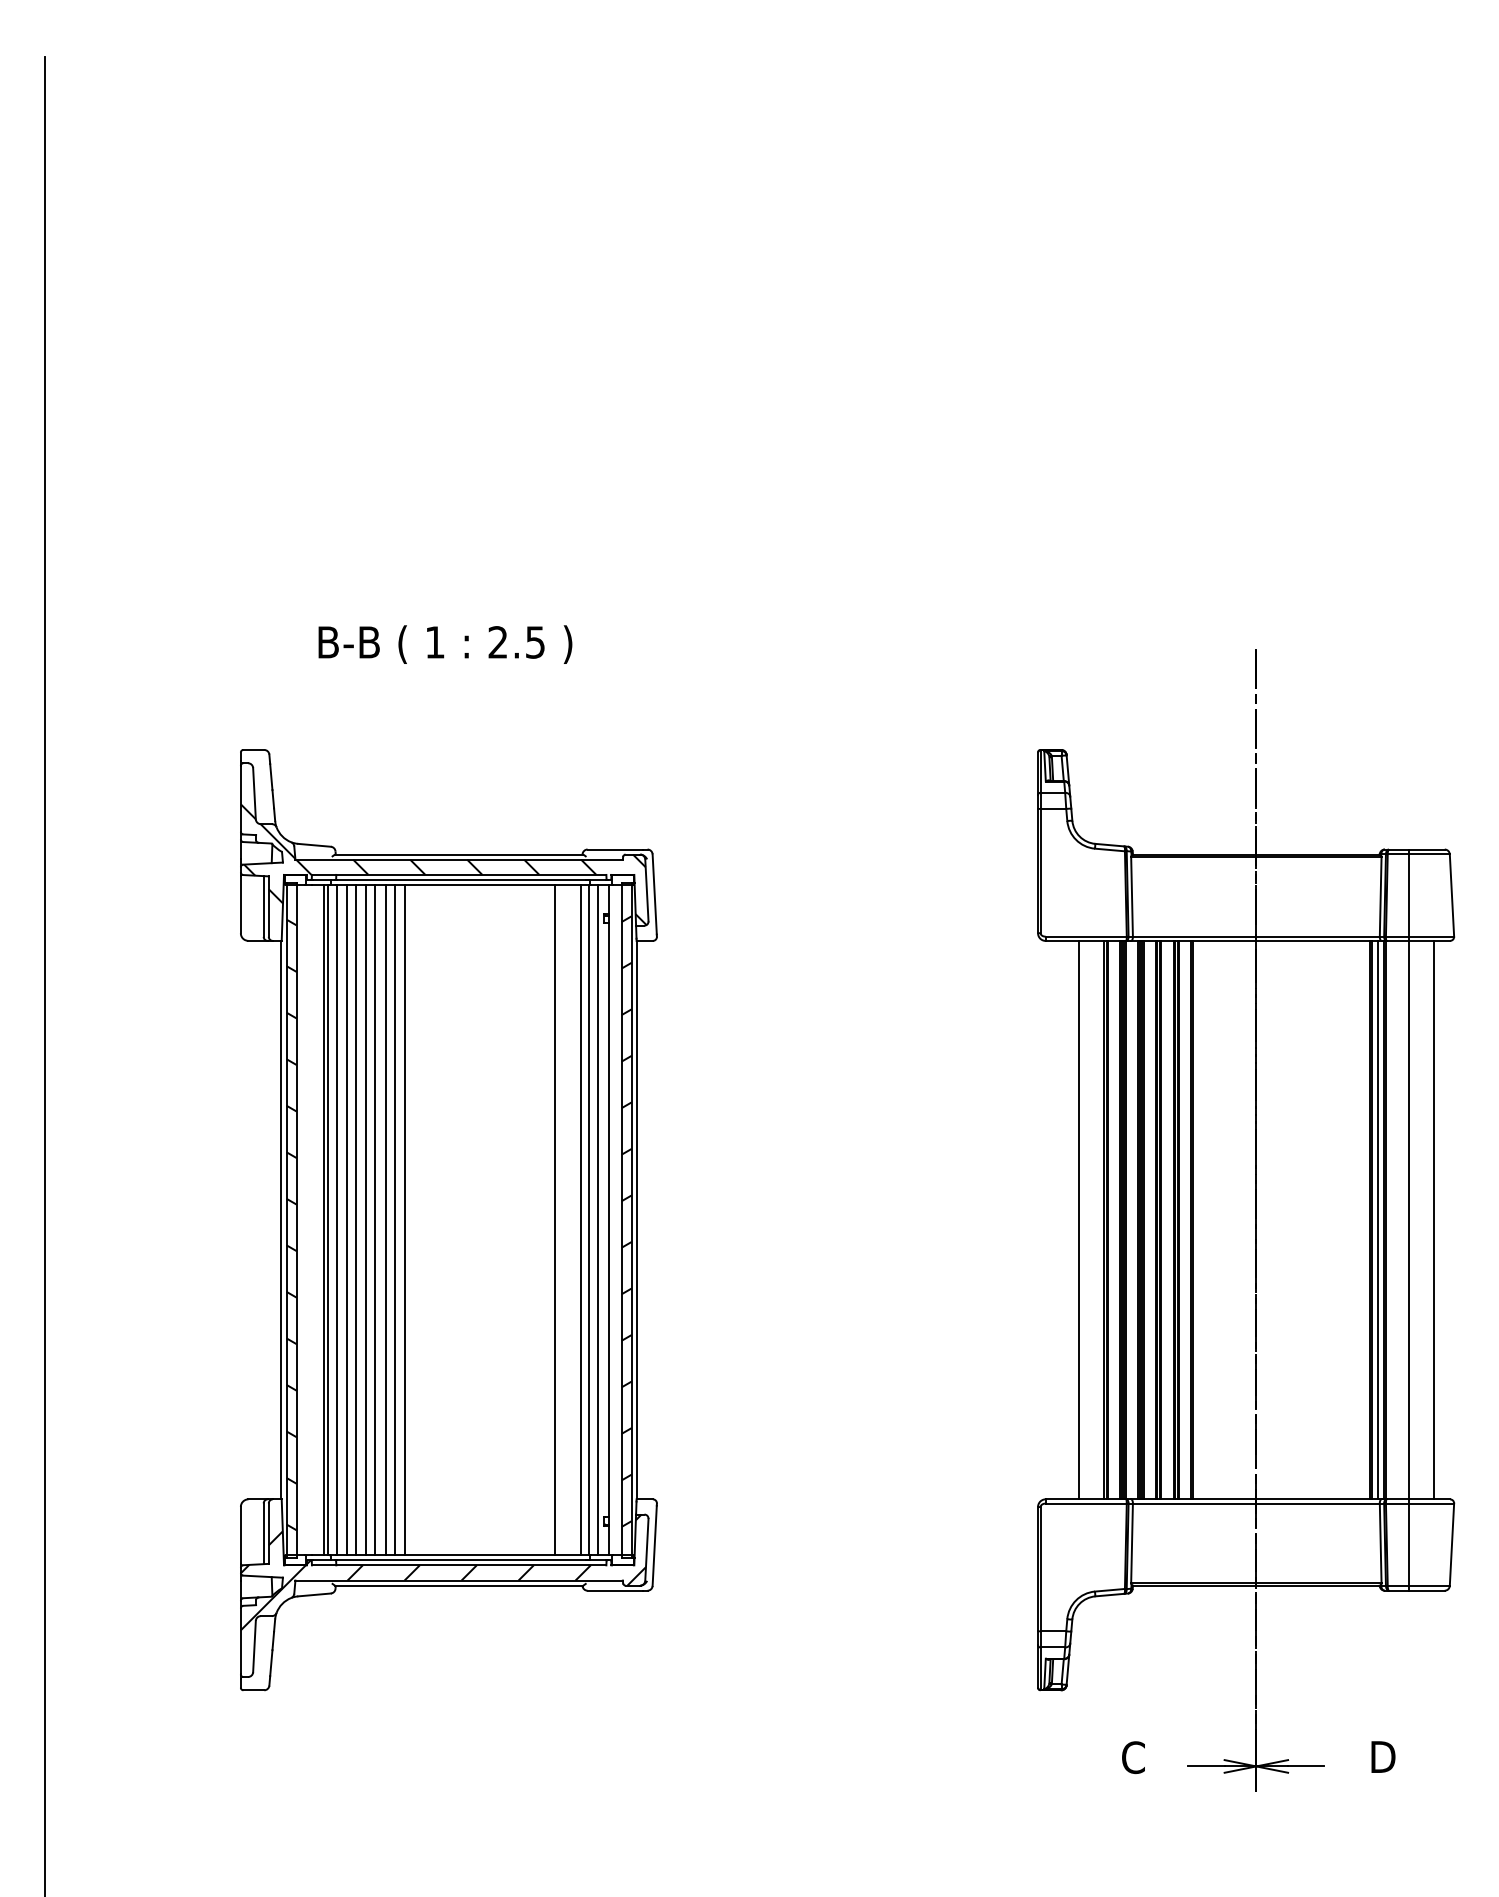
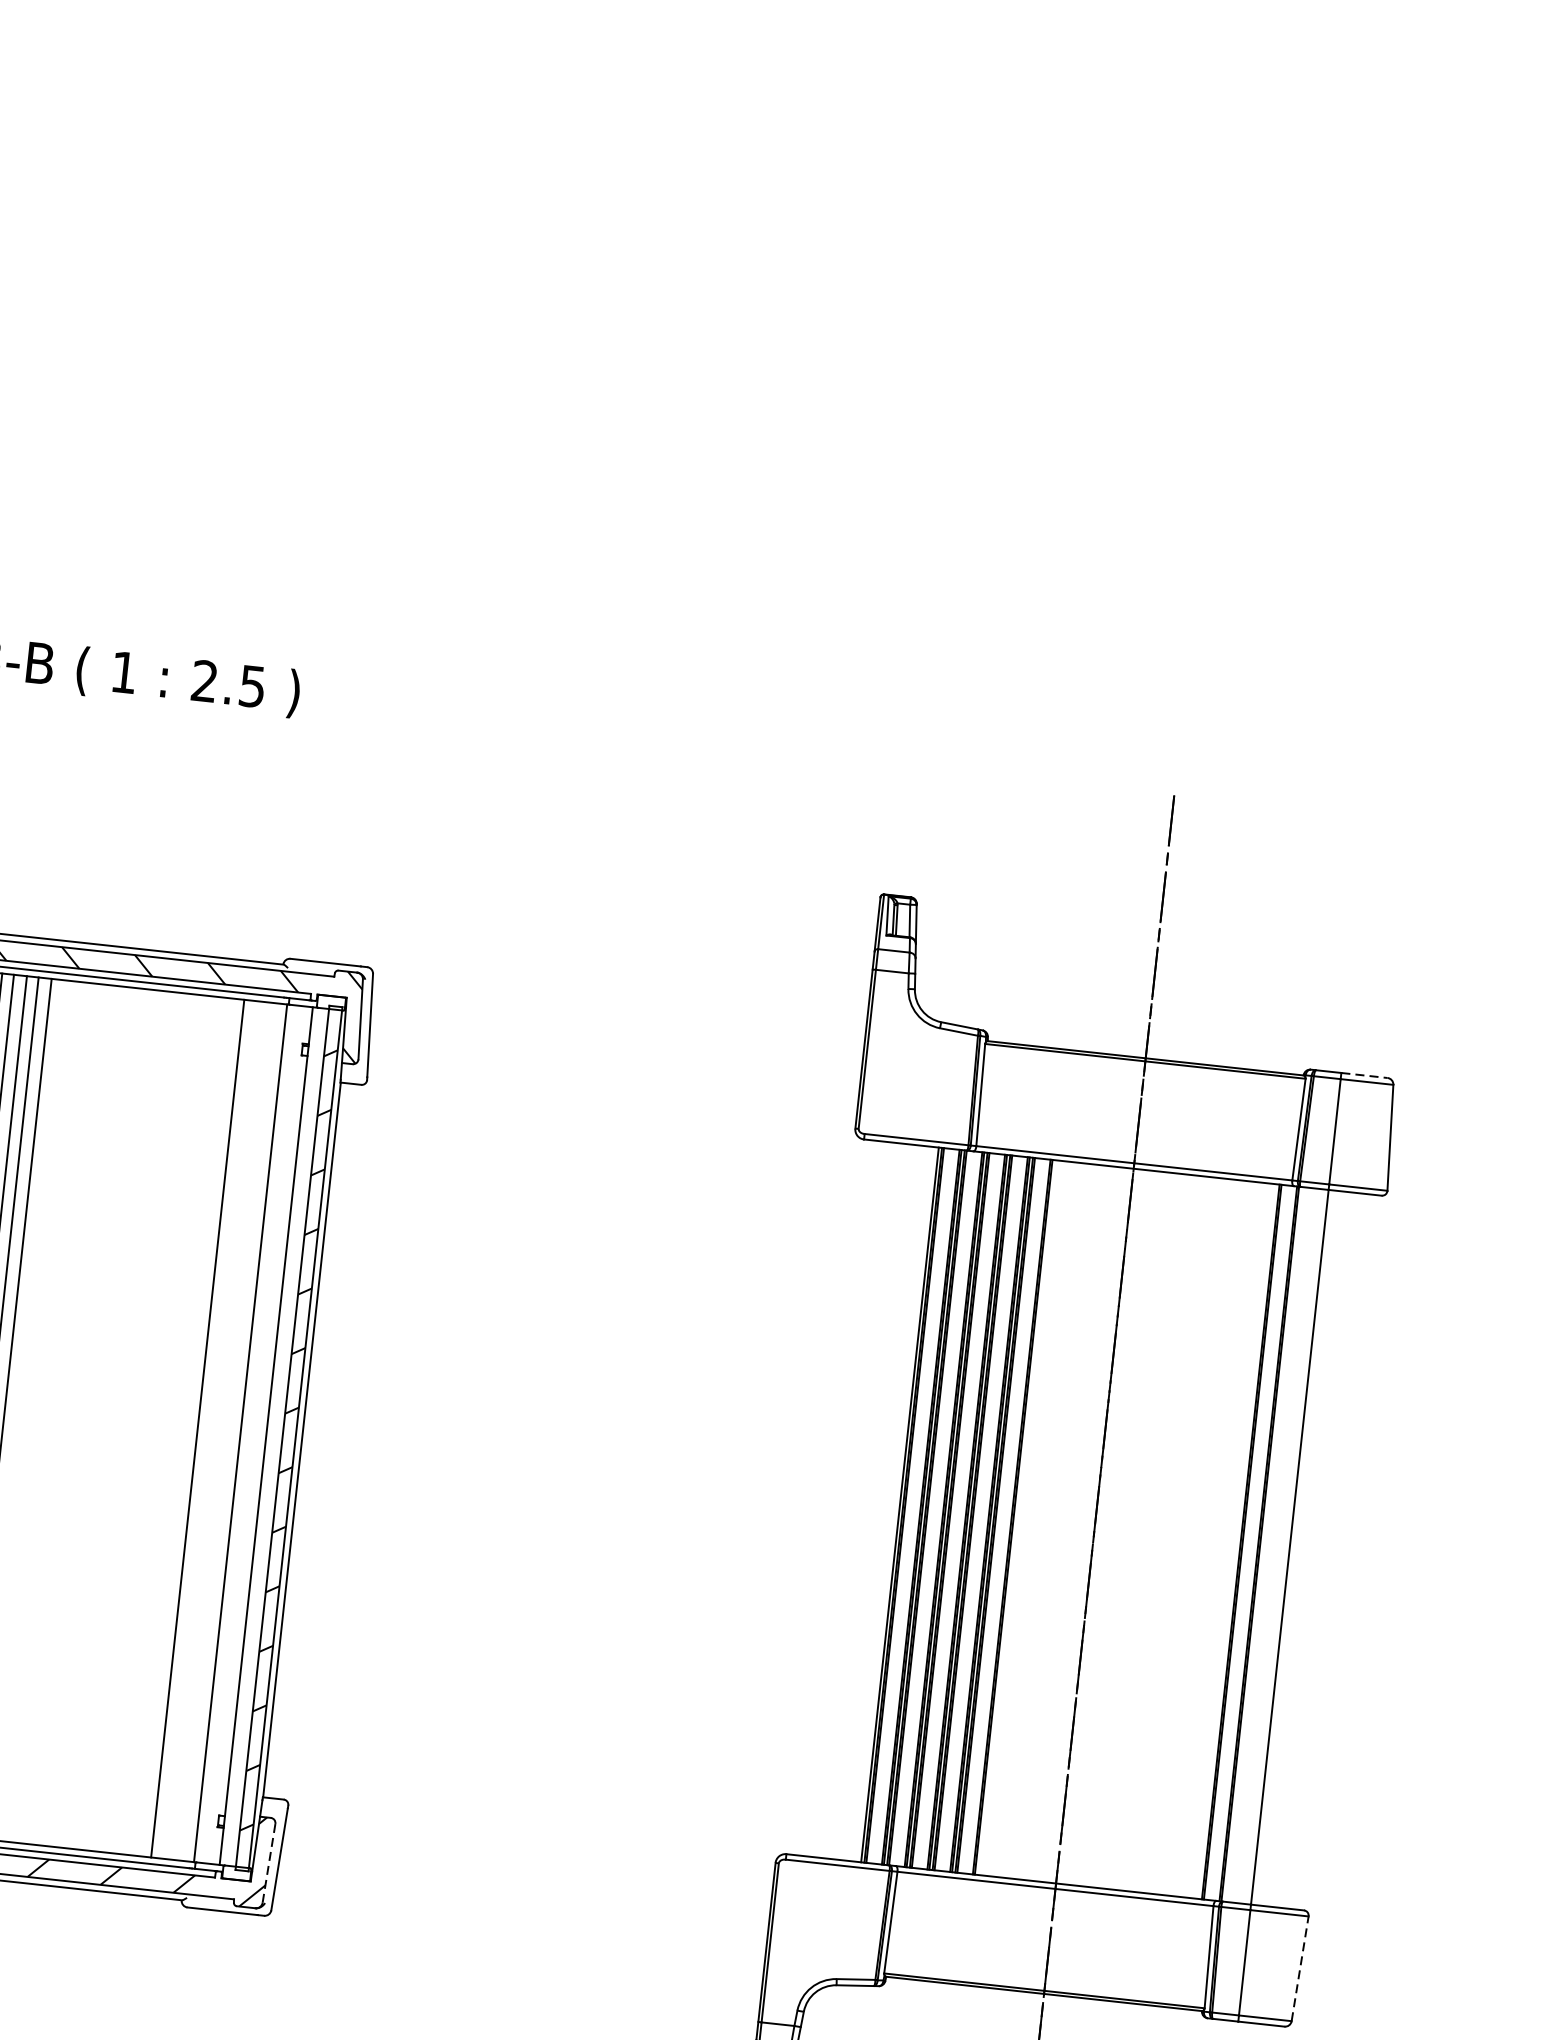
line: (1427, 849) -> (1365, 1075), solid -> dashed
line: (1078, 1219) -> (867, 1500), removed
line: (1377, 1219) -> (1250, 1542), removed
line: (1434, 1219) -> (1322, 1550), removed
line: (580, 1220) -> (229, 1432), removed
line: (598, 1220) -> (252, 1435), removed
line: (1452, 1544) -> (1300, 1968), solid -> dashed
line: (646, 1549) -> (268, 1862), solid -> dashed

